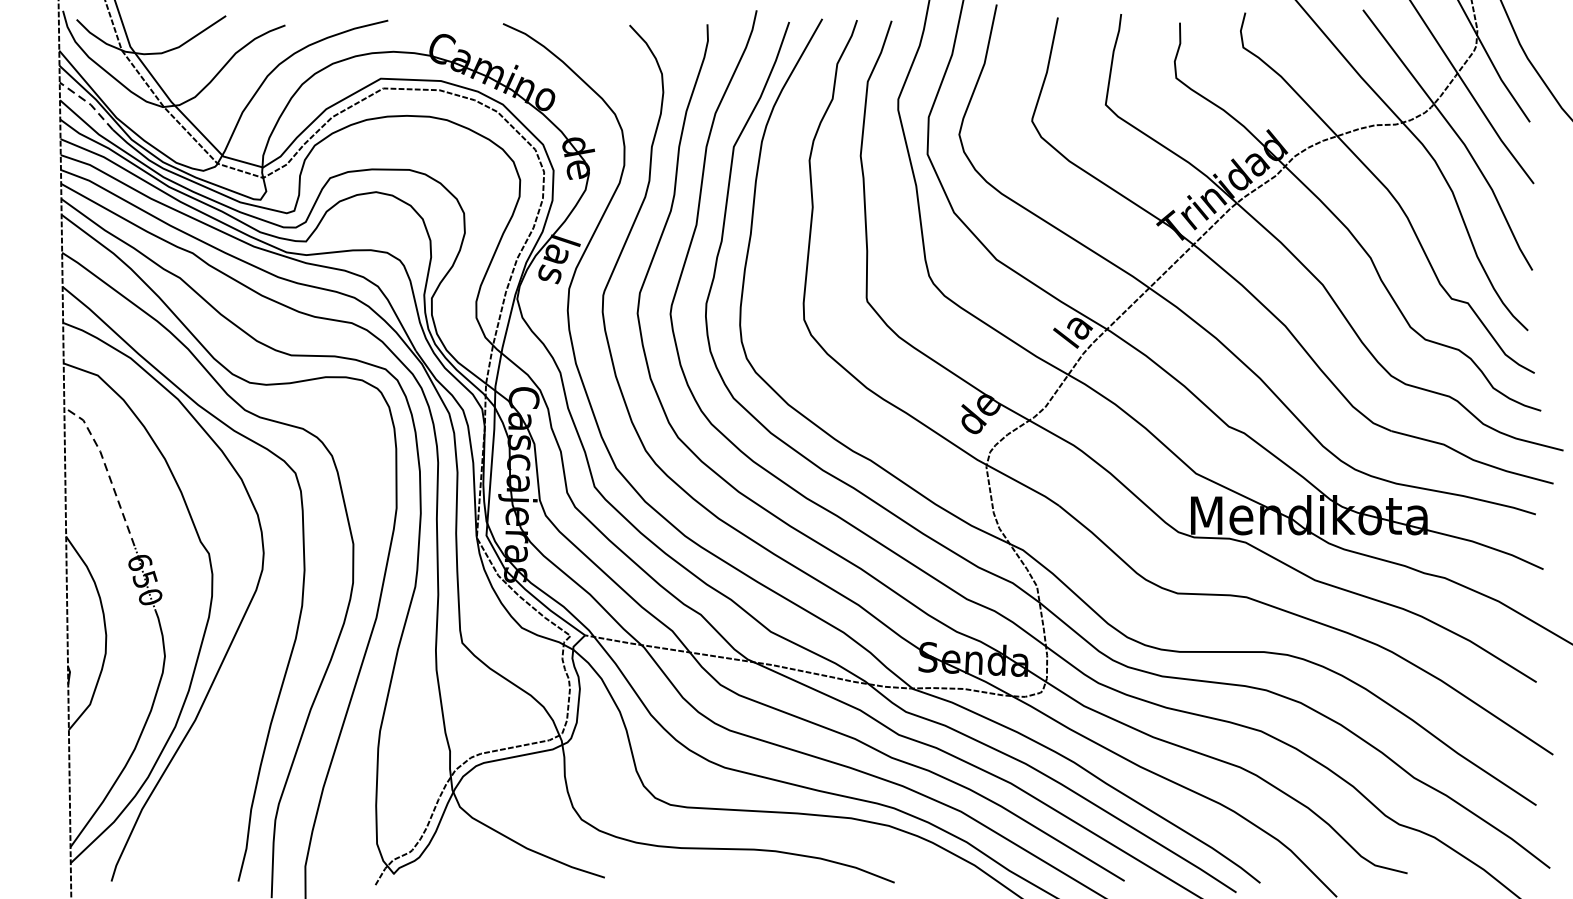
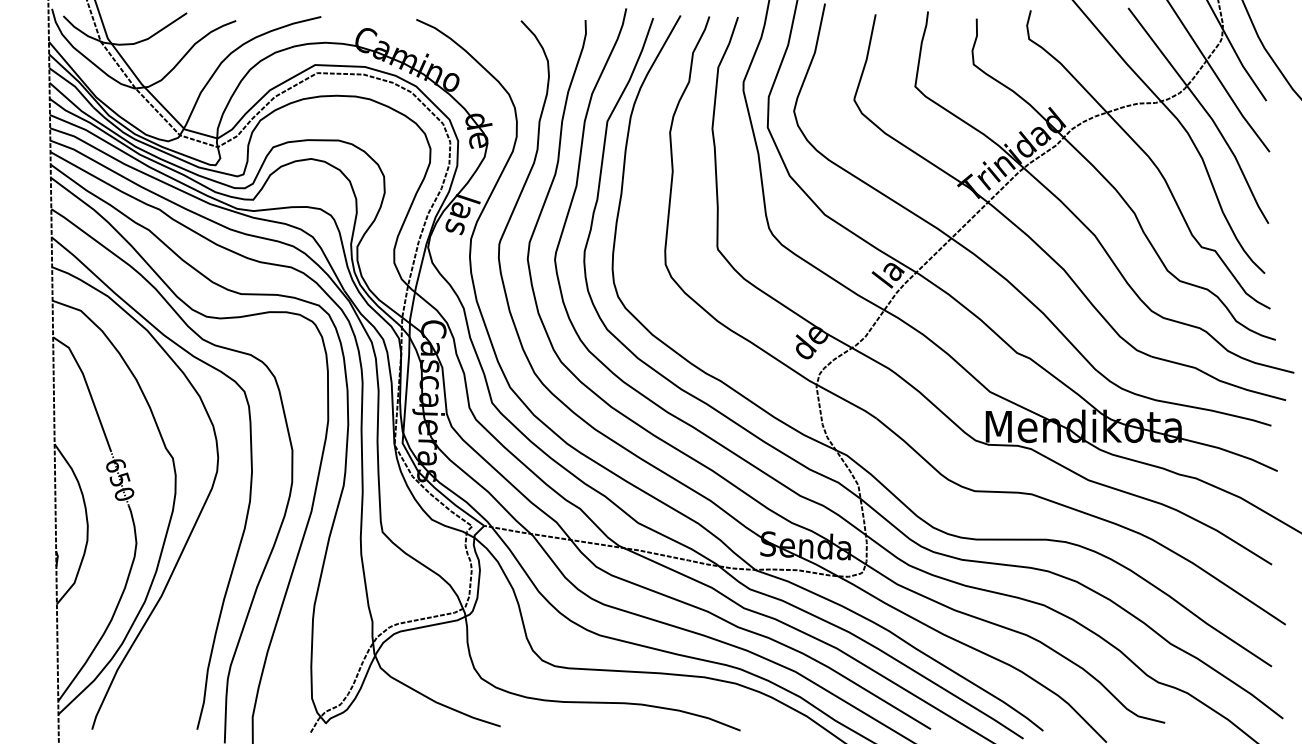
line: (88, 103) -> (73, 85), dashed -> solid
line: (107, 469) -> (88, 388), dashed -> solid

